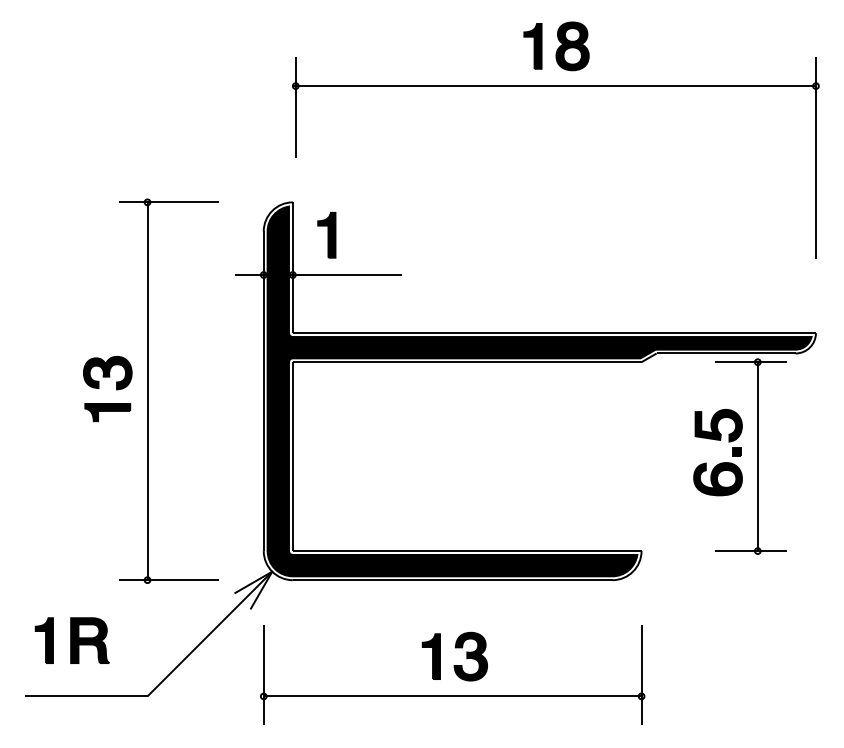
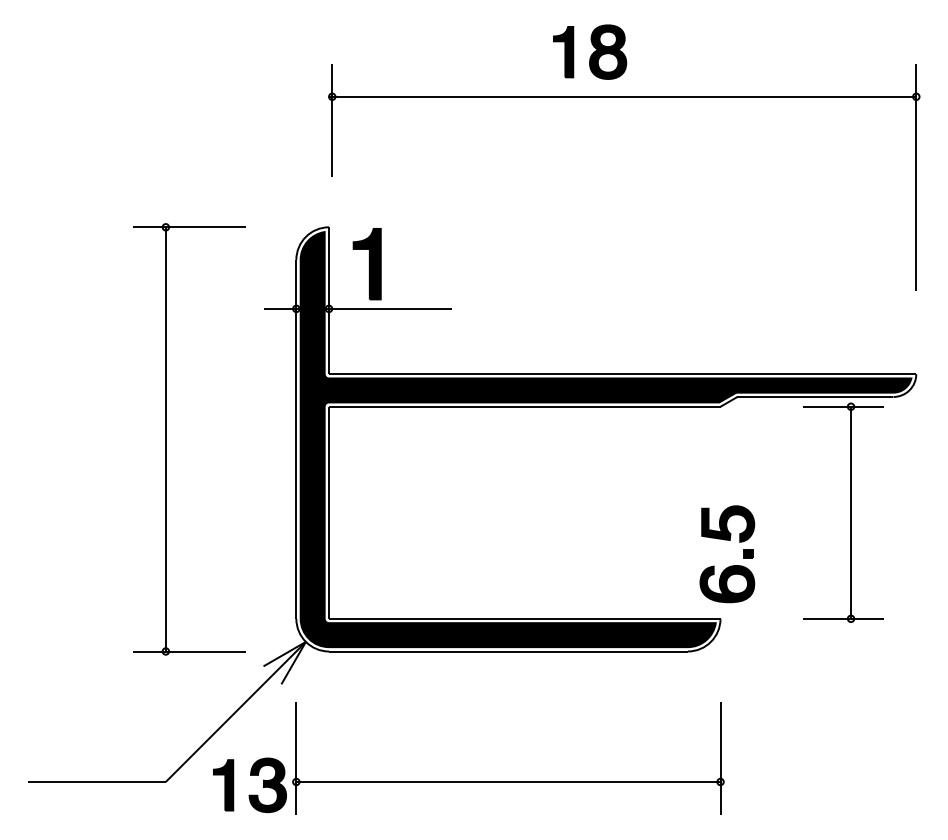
part: (556, 45) -> (590, 51), moved
part: (326, 235) -> (366, 264), size x1.4
part: (99, 388) -> (111, 436), removed
part: (720, 462) -> (730, 565), moved
part: (72, 640) -> (81, 719), removed
part: (454, 664) -> (249, 794), moved

